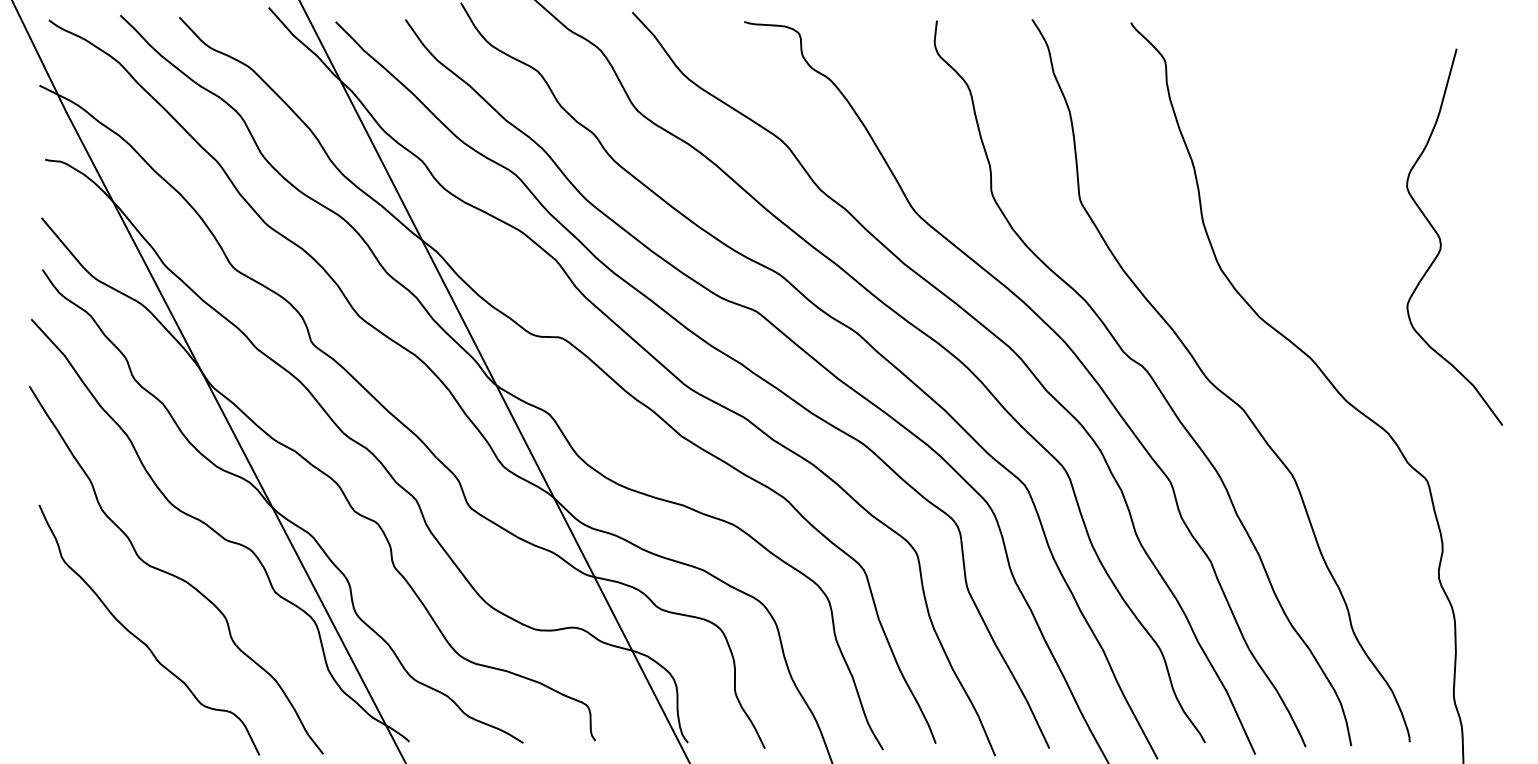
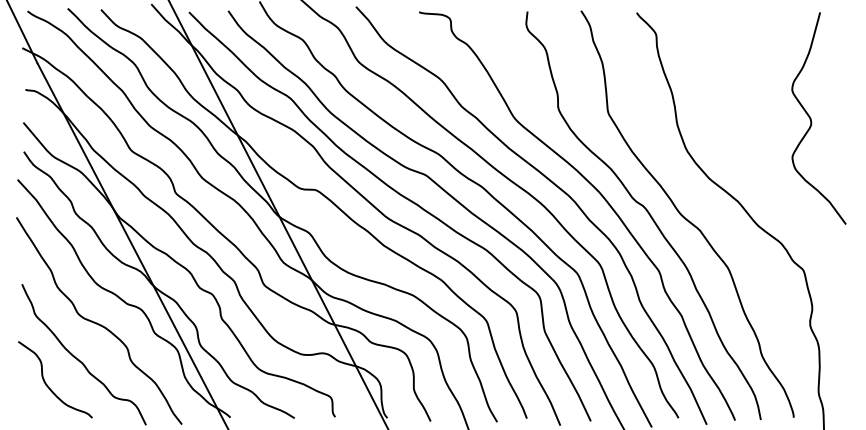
curve: (1441, 237) -> (811, 118), moved
curve: (86, 684) -> (48, 385), added

